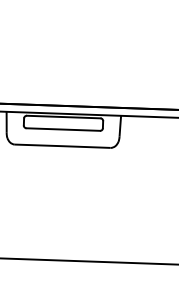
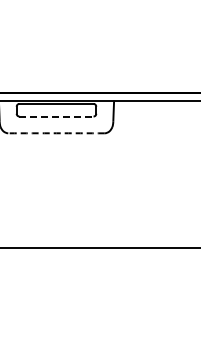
line: (63, 129) -> (56, 116), solid -> dashed
arc: (62, 146) -> (56, 133), solid -> dashed

